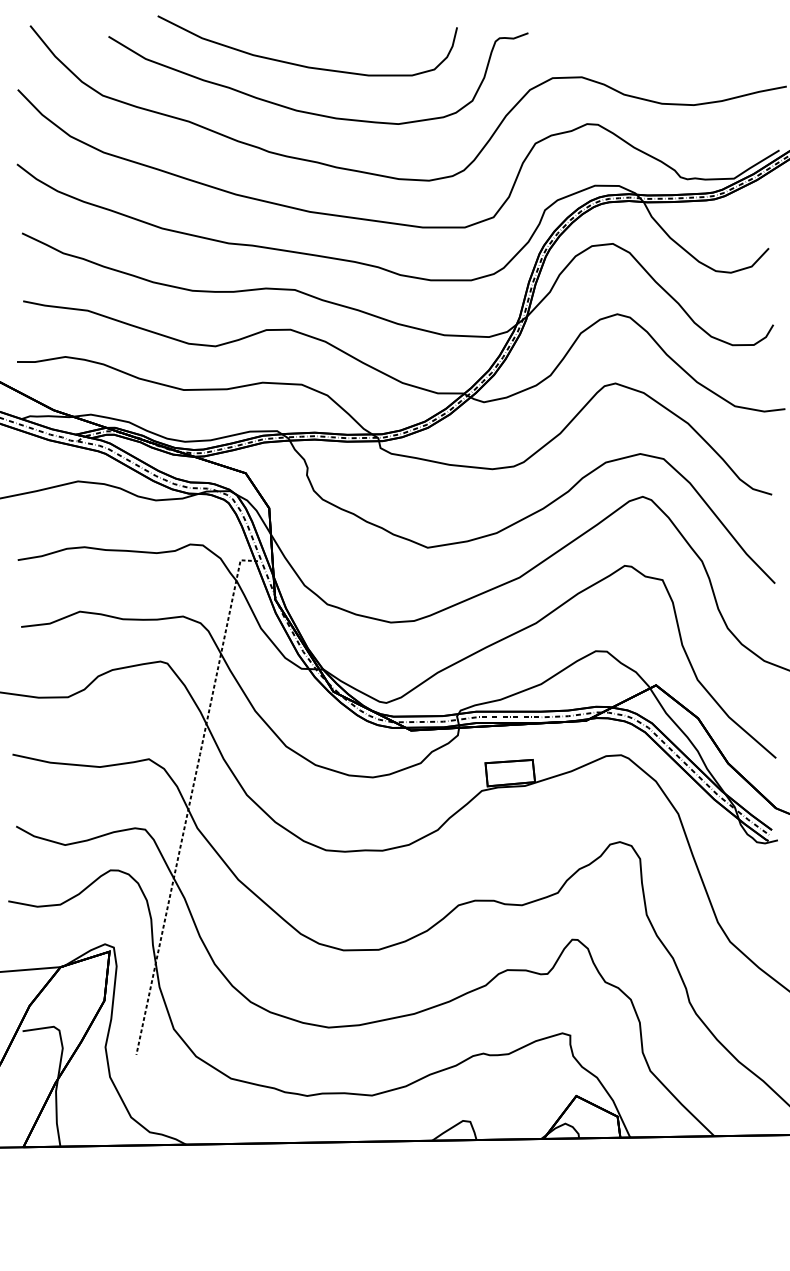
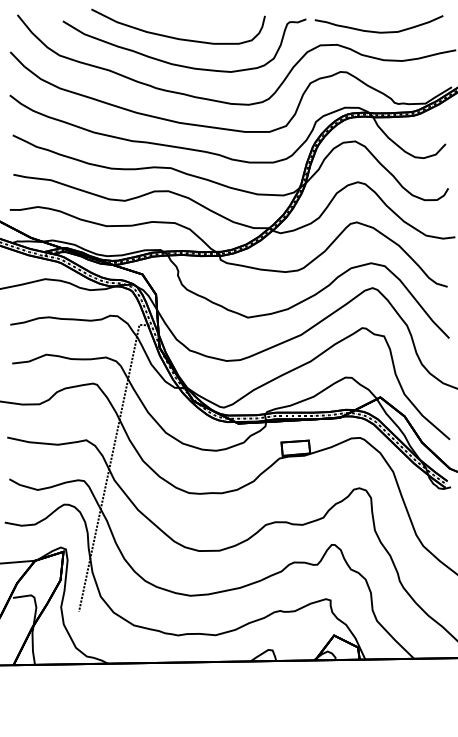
curve: (652, 54) -> (378, 31), added

